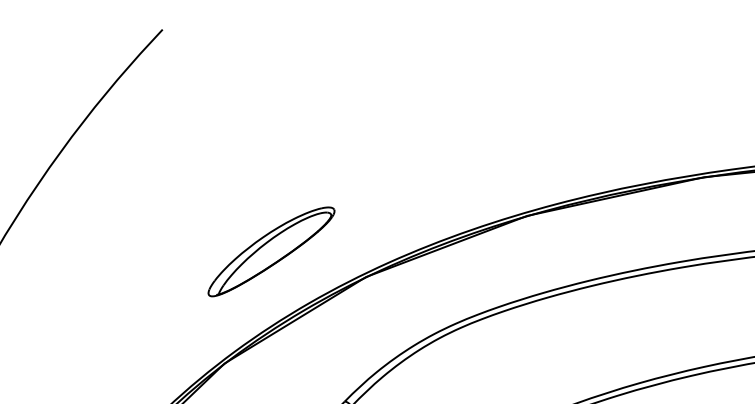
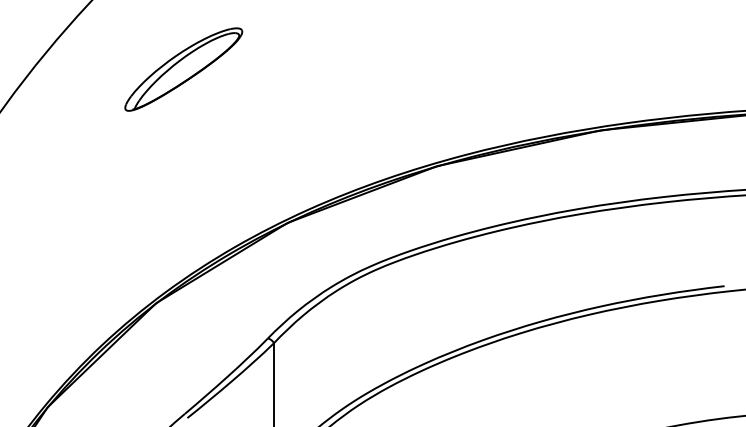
part: (271, 251) -> (183, 69), moved

